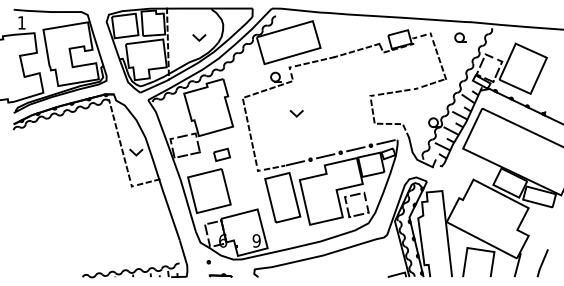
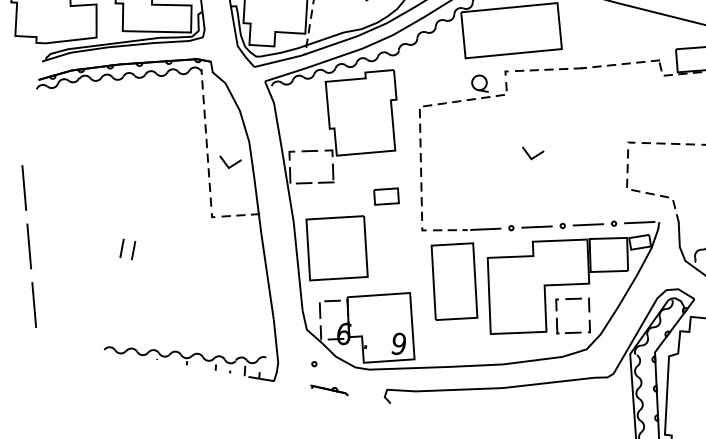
line: (295, 114) -> (530, 155), moved
part: (221, 154) -> (385, 195), moved
line: (16, 189) -> (23, 186), added
part: (85, 214) -> (128, 248), added
line: (26, 223) -> (29, 245), added
line: (35, 258) -> (33, 305), added

